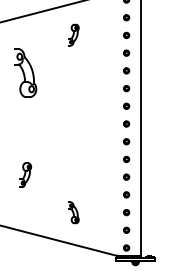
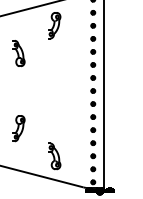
part: (73, 34) -> (54, 25), size x1.67
part: (25, 72) -> (18, 53), size x0.71
part: (25, 175) -> (18, 128), size x1.43
part: (73, 212) -> (54, 156), size x1.67

